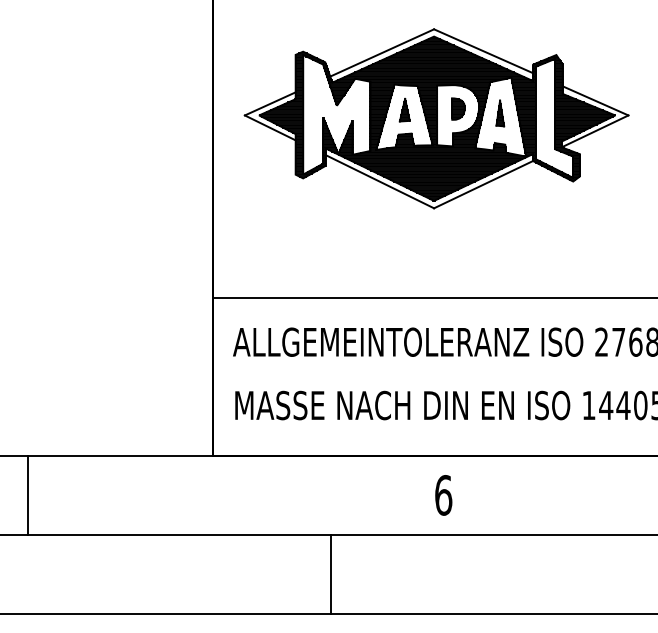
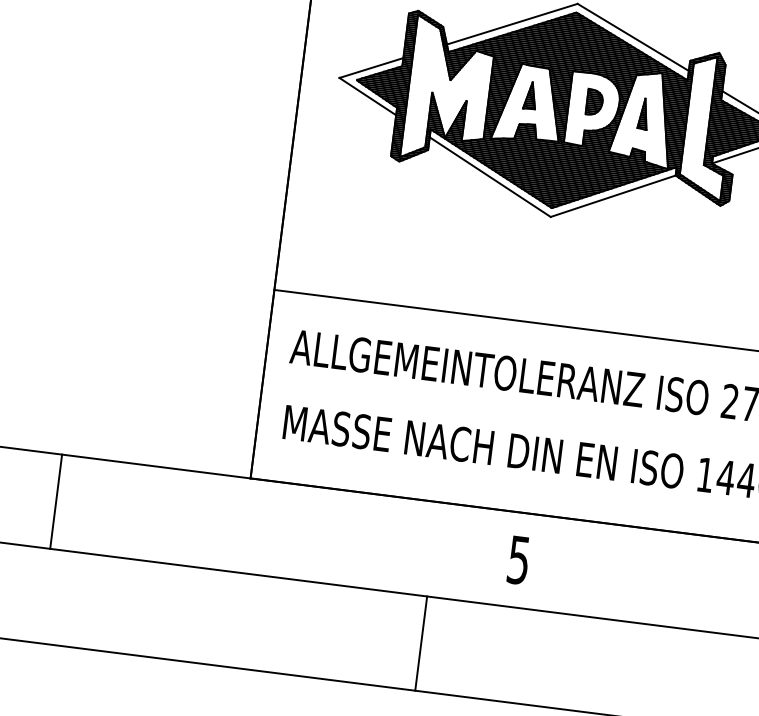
line: (27, 494) -> (55, 500), moved
text: (443, 495) -> (518, 560), 6 -> 5
line: (330, 574) -> (421, 643), moved

